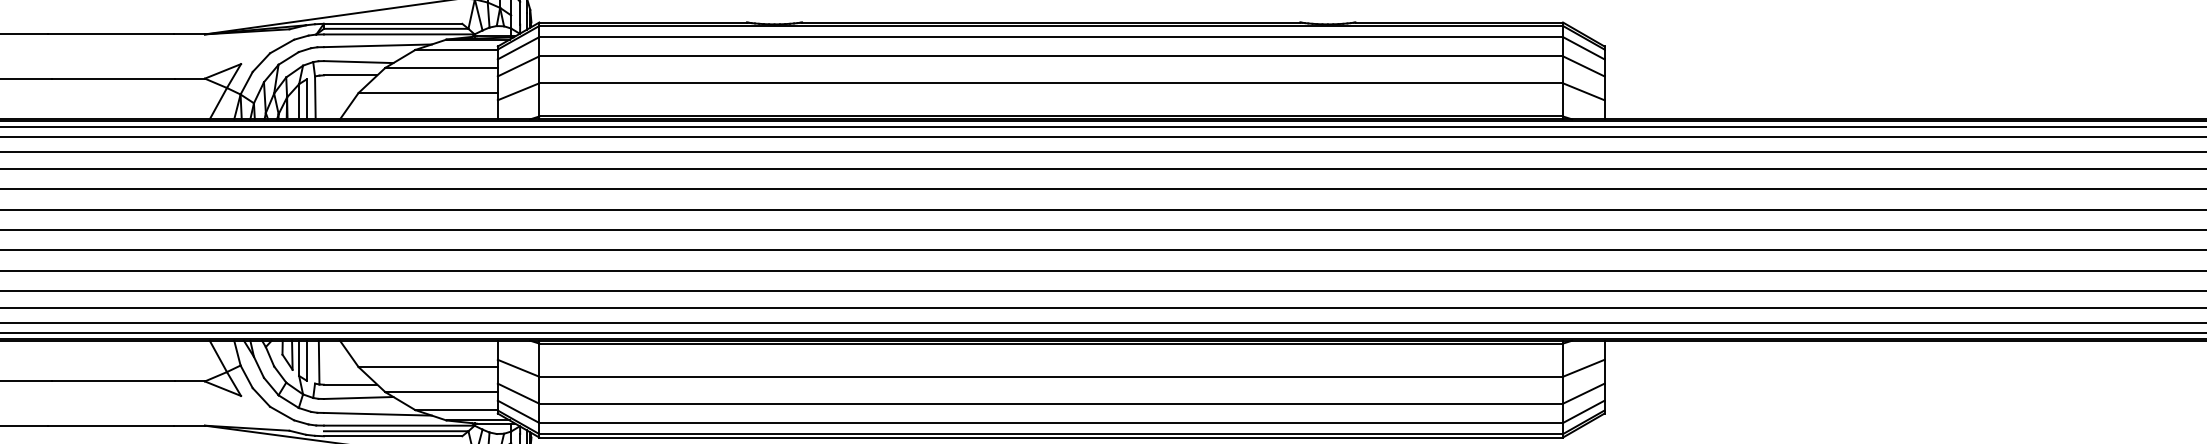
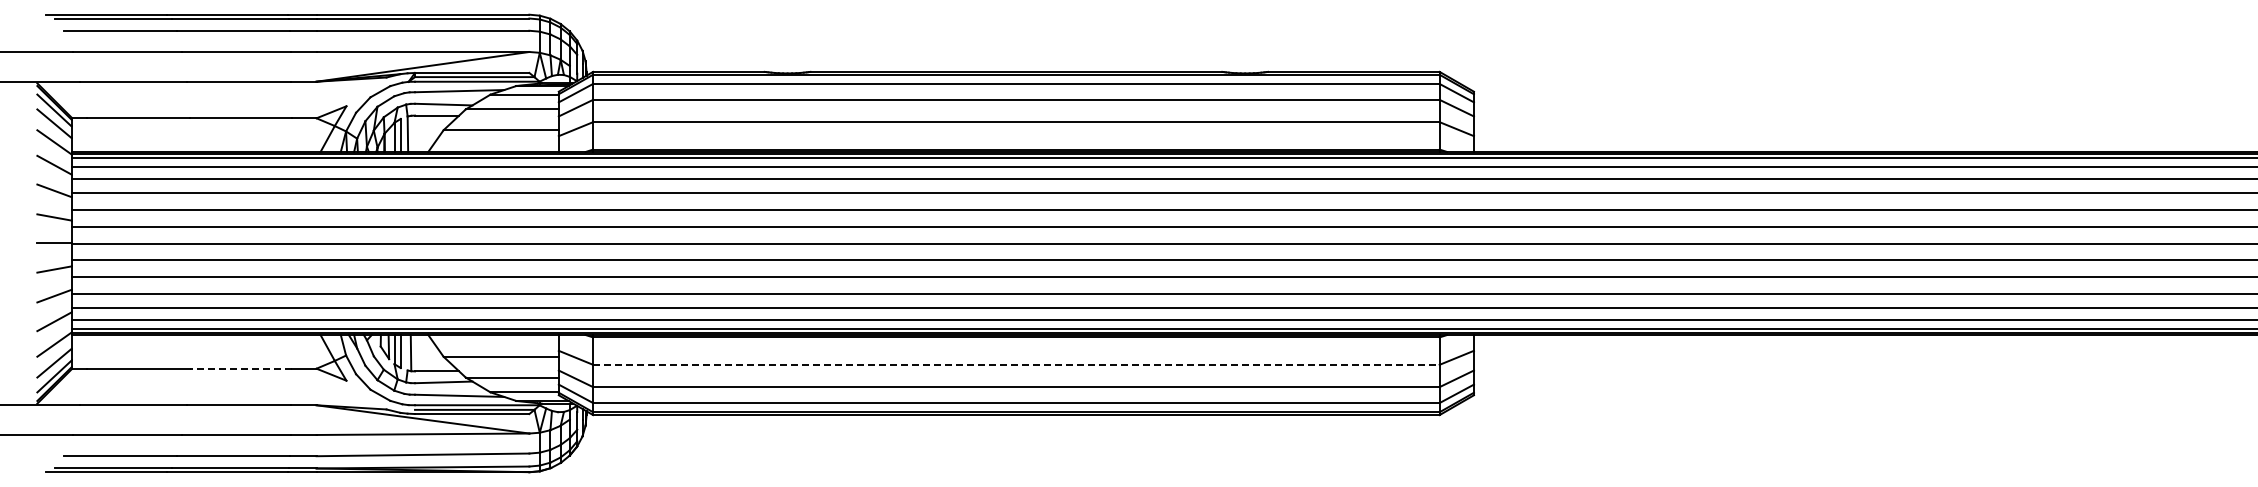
line: (1051, 376) -> (1016, 364), solid -> dashed
line: (114, 381) -> (241, 368), solid -> dashed

